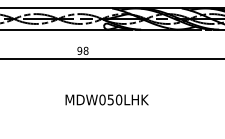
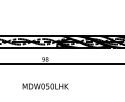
text: (106, 99) -> (45, 86), moved

